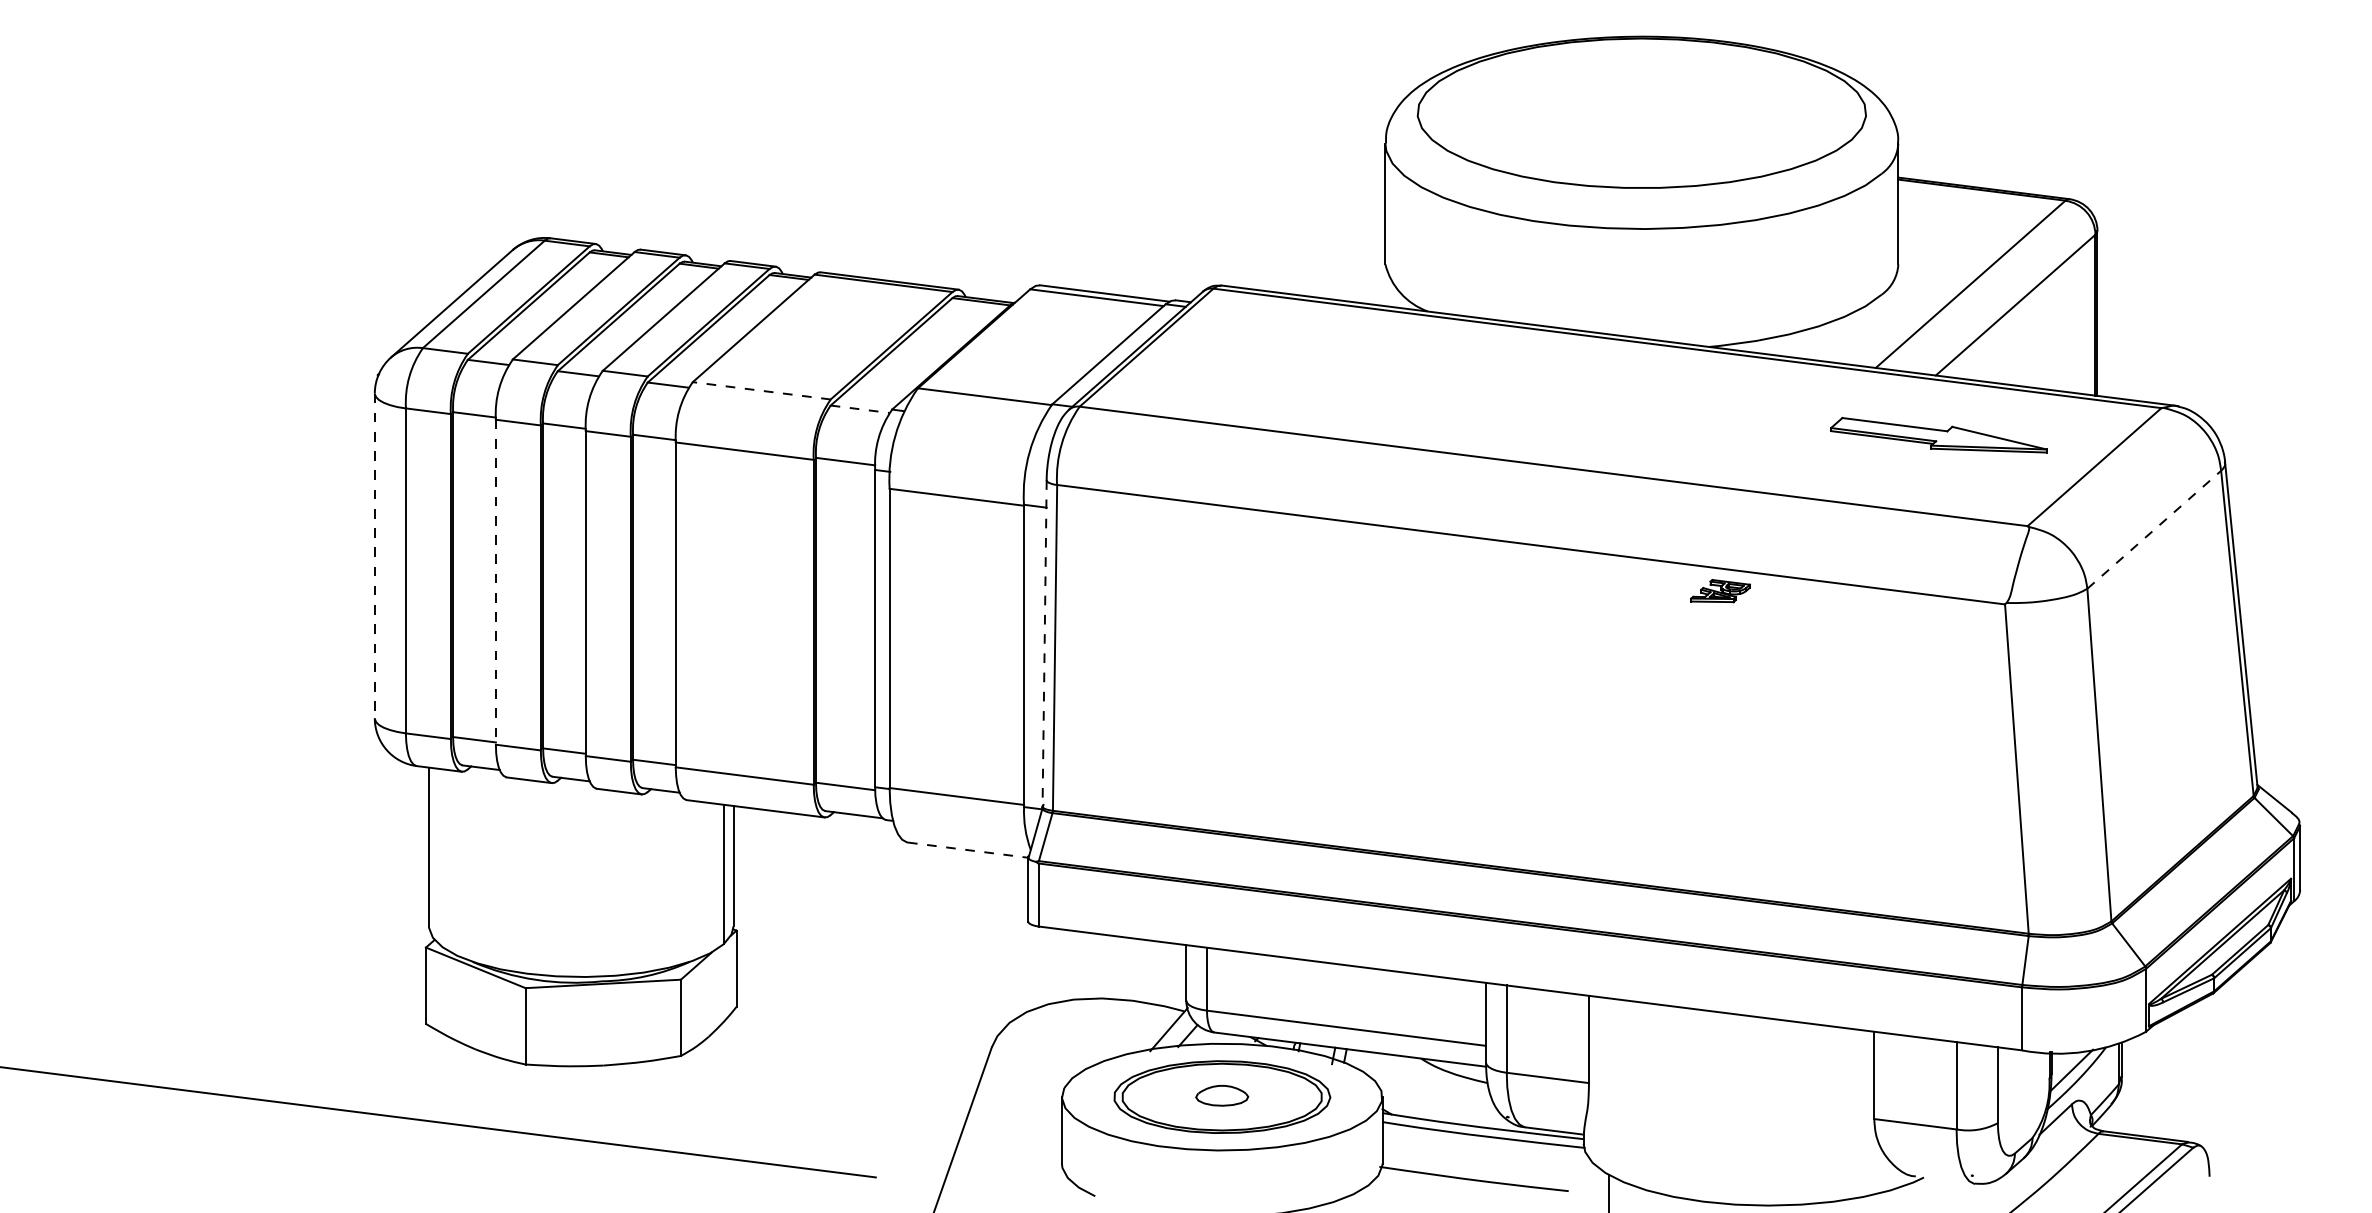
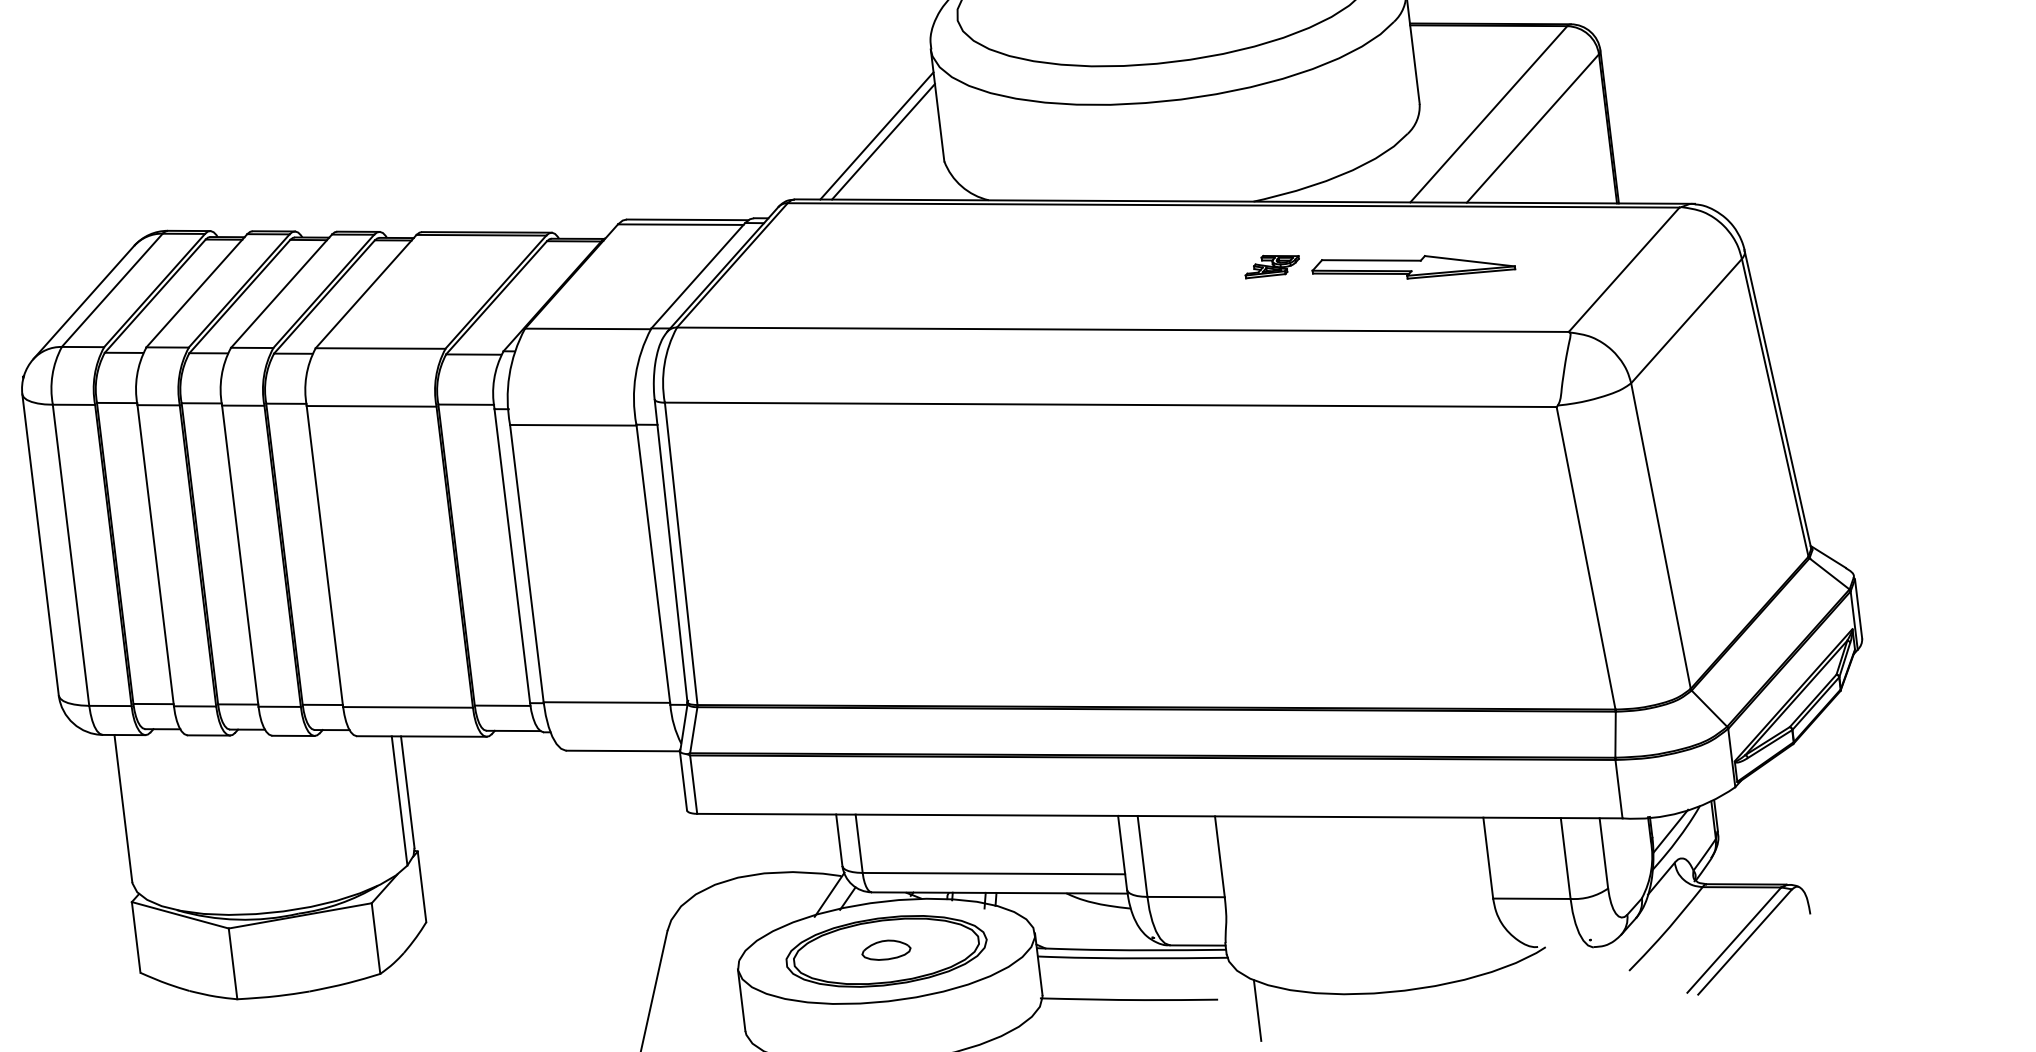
line: (1316, 228) -> (876, 135), added
line: (1323, 235) -> (883, 141), added
line: (761, 390) -> (380, 348), dashed -> solid
line: (860, 409) -> (474, 354), dashed -> solid
part: (1938, 435) -> (1413, 265), moved
line: (2154, 529) -> (1686, 320), dashed -> solid
line: (374, 556) -> (40, 545), dashed -> solid
line: (495, 582) -> (155, 555), dashed -> solid
part: (1720, 591) -> (1272, 265), moved
line: (1044, 643) -> (670, 550), dashed -> solid
line: (968, 850) -> (623, 751), dashed -> solid

